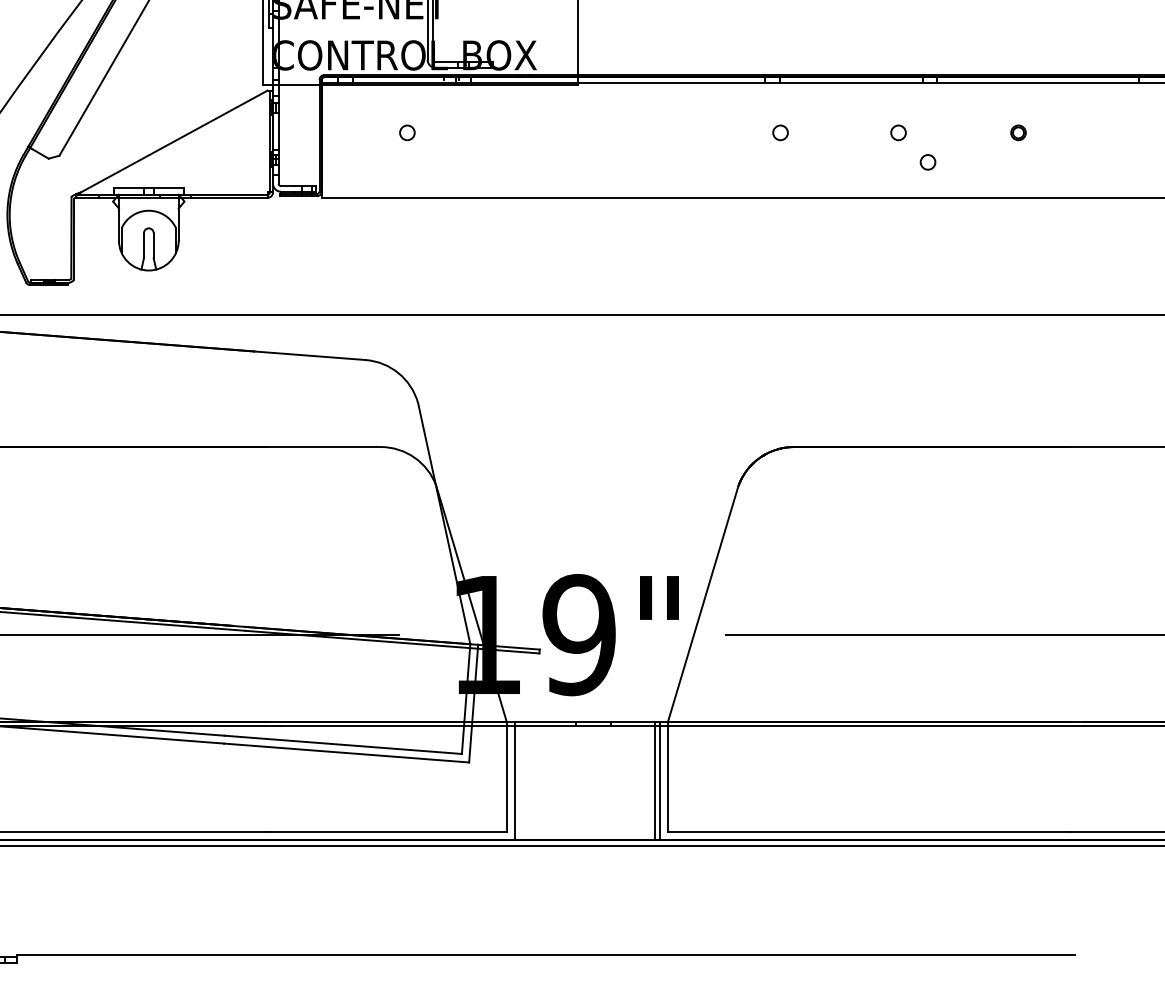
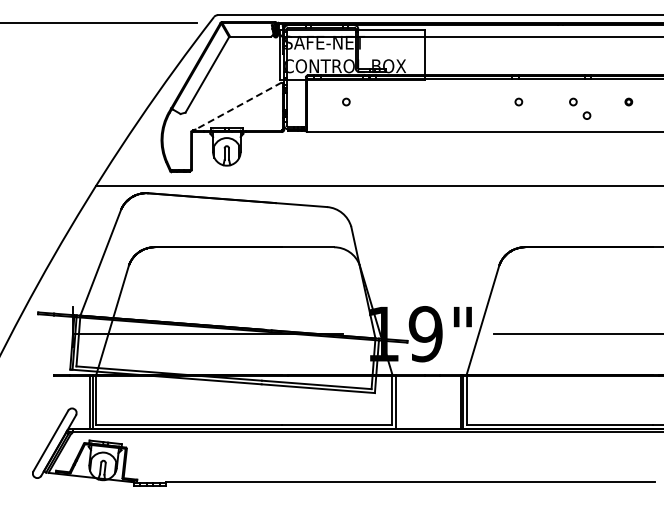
line: (173, 142) -> (238, 106), solid -> dashed

